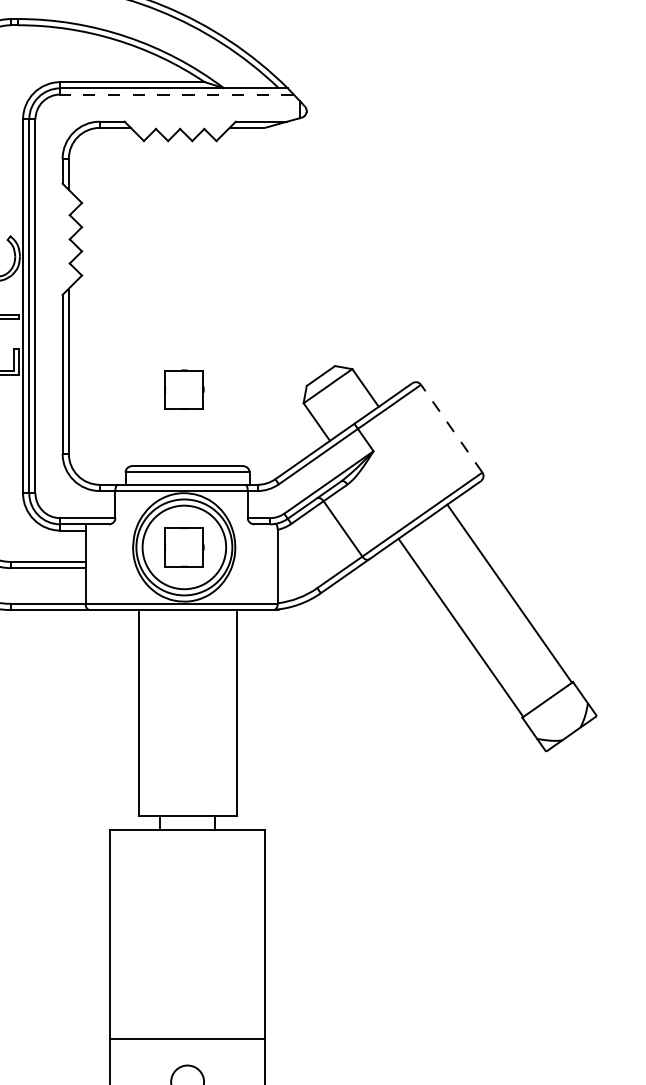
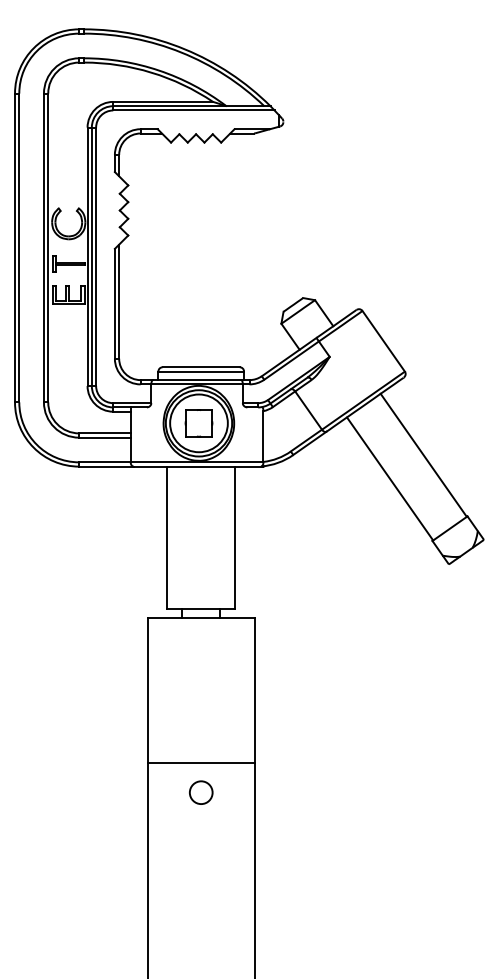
line: (176, 94) -> (193, 110), dashed -> solid
part: (183, 389) -> (198, 314), removed
line: (451, 428) -> (383, 341), dashed -> solid

